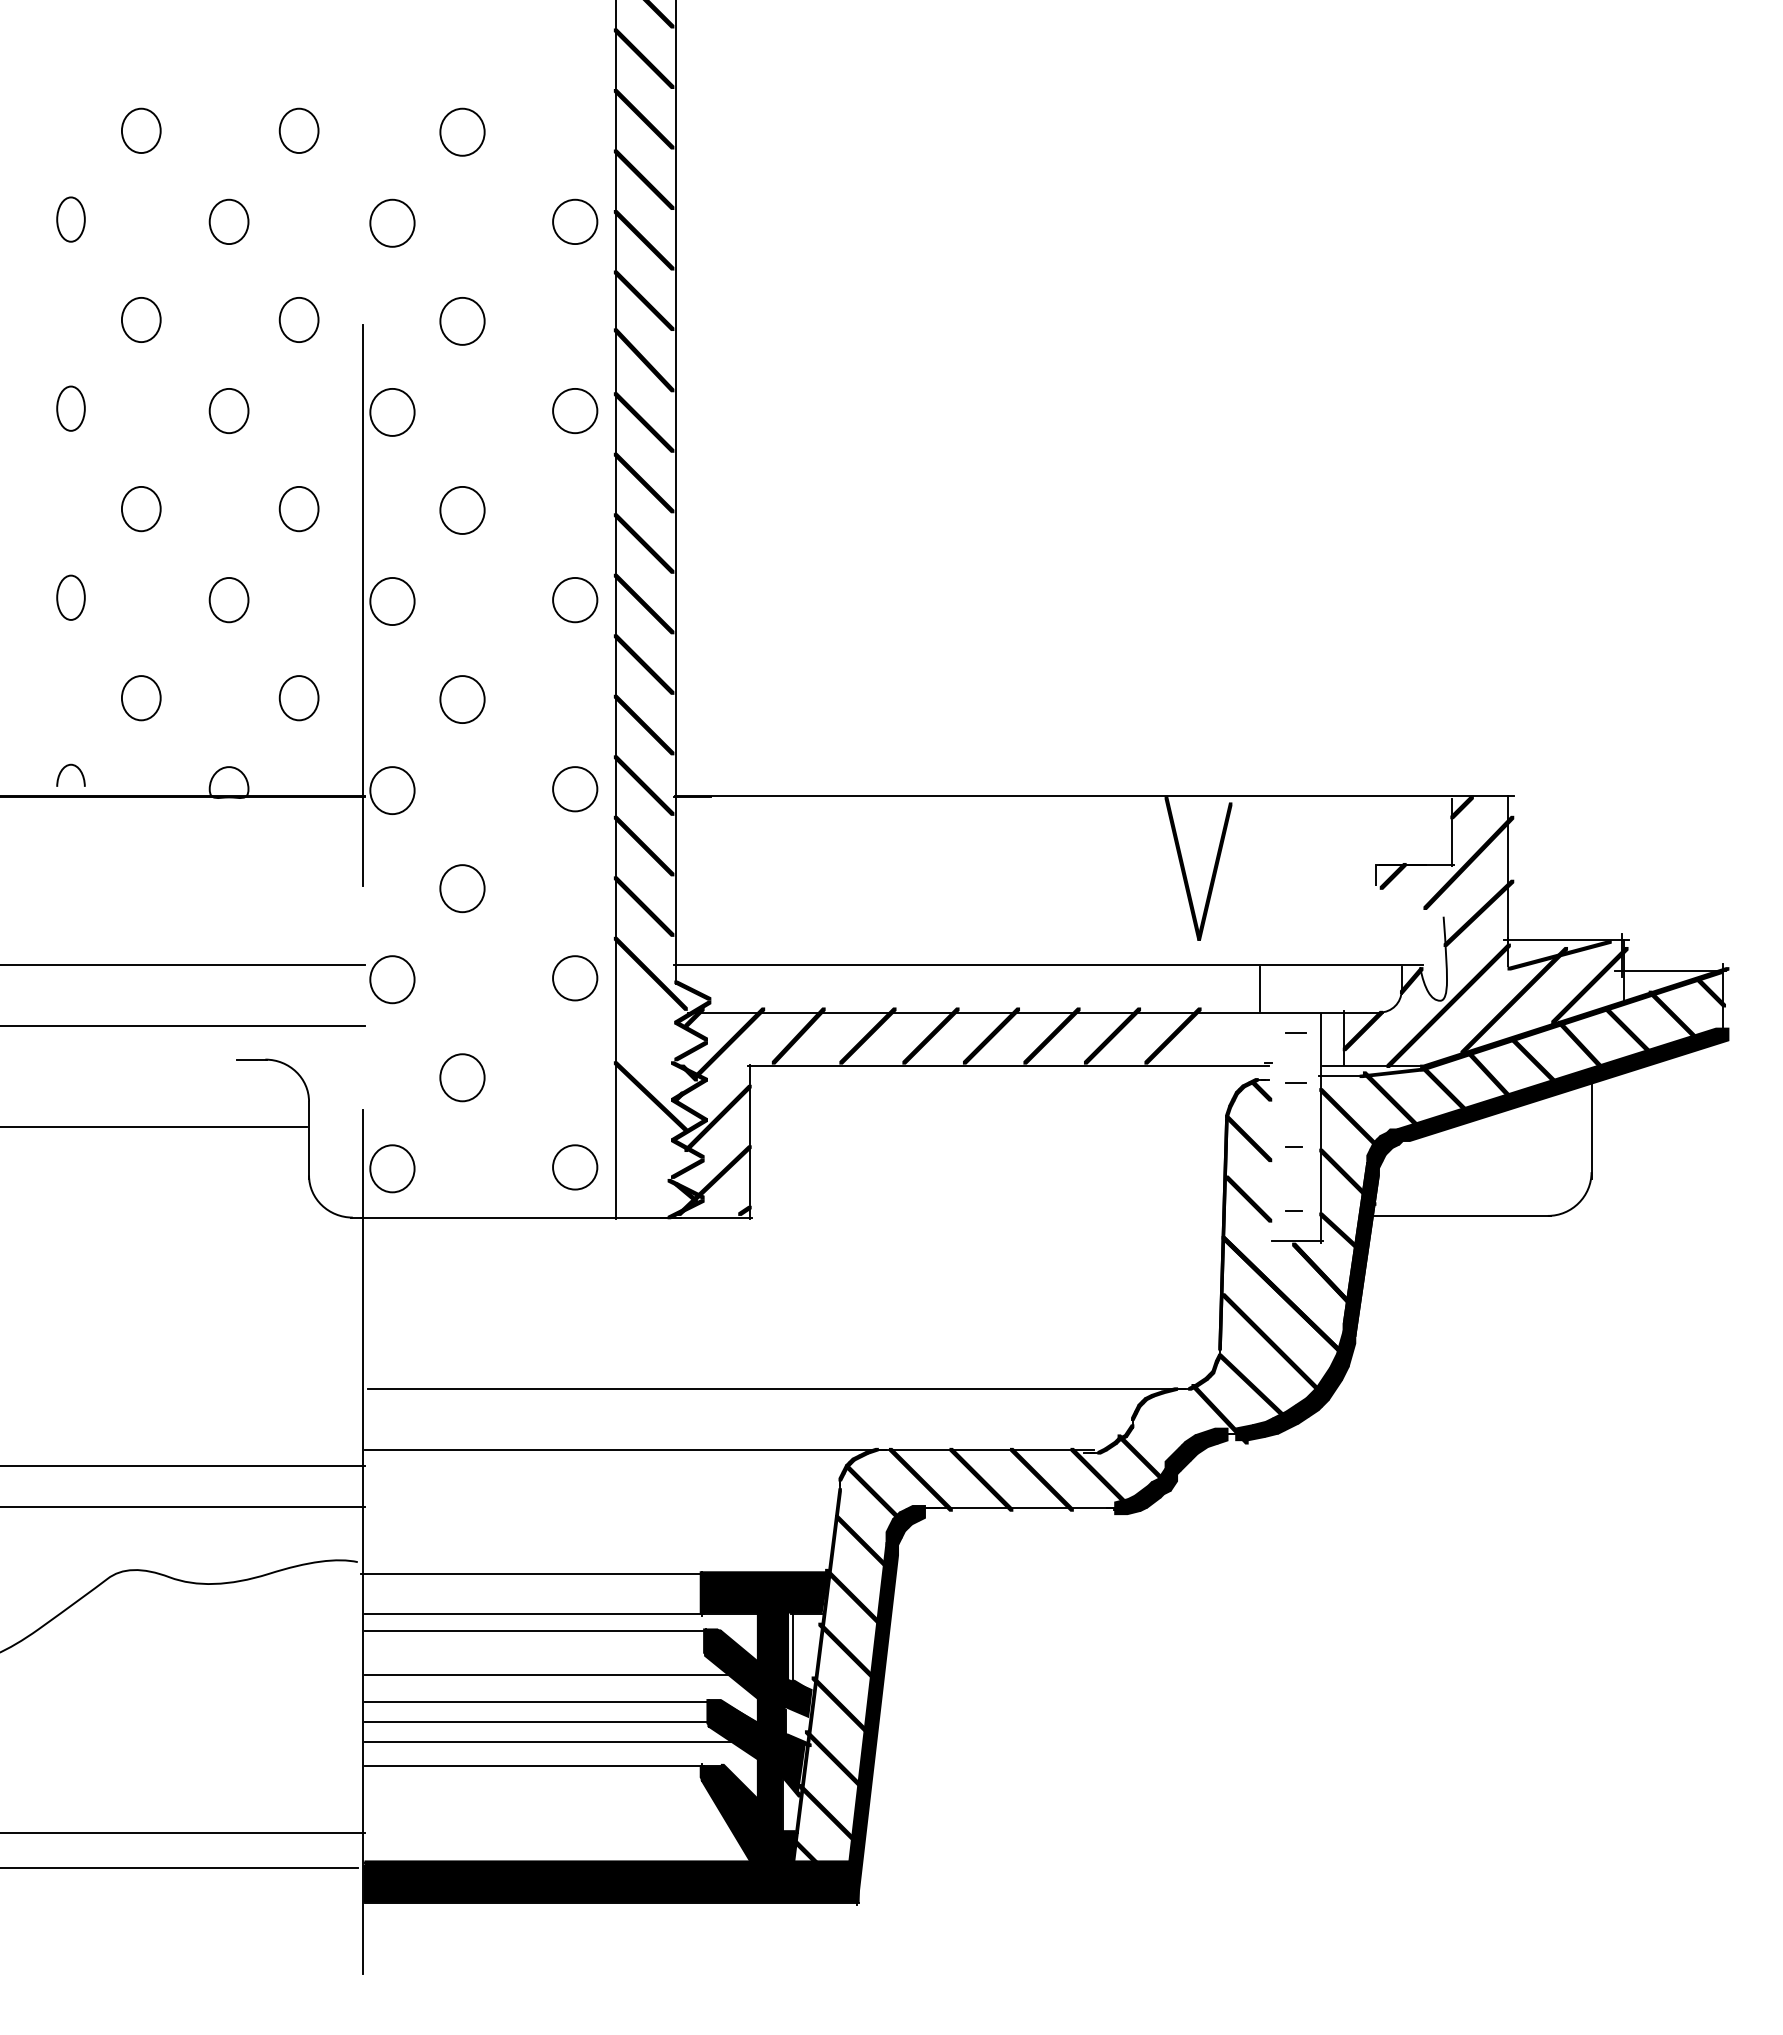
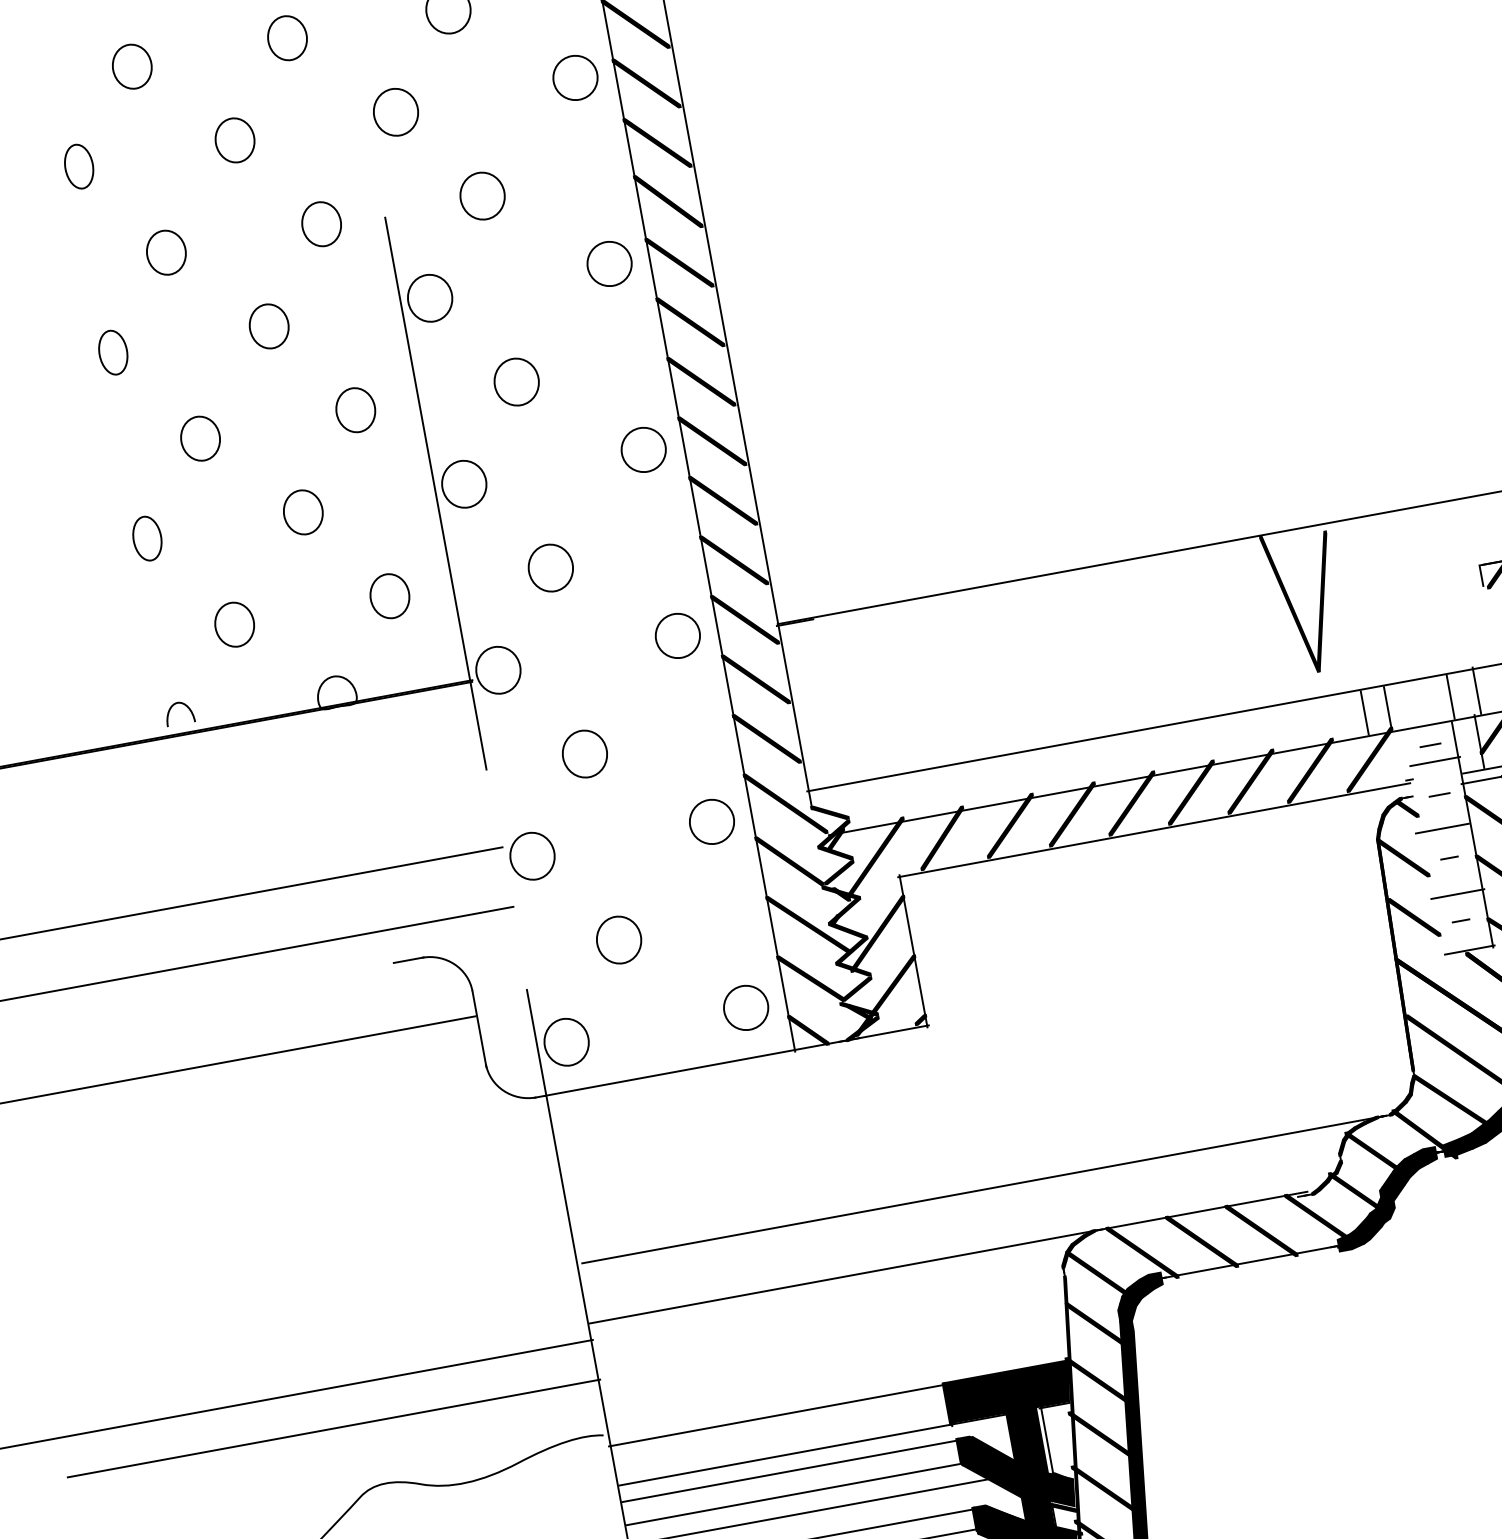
line: (1351, 986) -> (1477, 689), added
line: (1236, 988) -> (1364, 712), added
line: (1324, 988) -> (1450, 696), added
fill: (643, 1030) -> (788, 860), added
fill: (1233, 1035) -> (1369, 759), added
line: (1297, 1049) -> (1435, 761), added
line: (1292, 1116) -> (1442, 828), added
fill: (643, 1149) -> (810, 977), added
line: (1295, 1183) -> (1457, 893), added
fill: (631, 1200) -> (807, 1030), added
fill: (1166, 1422) -> (1373, 1152), added
fill: (924, 1509) -> (1151, 1281), added
line: (534, 1654) -> (794, 1494), added
fill: (797, 1716) -> (1063, 1507), added

